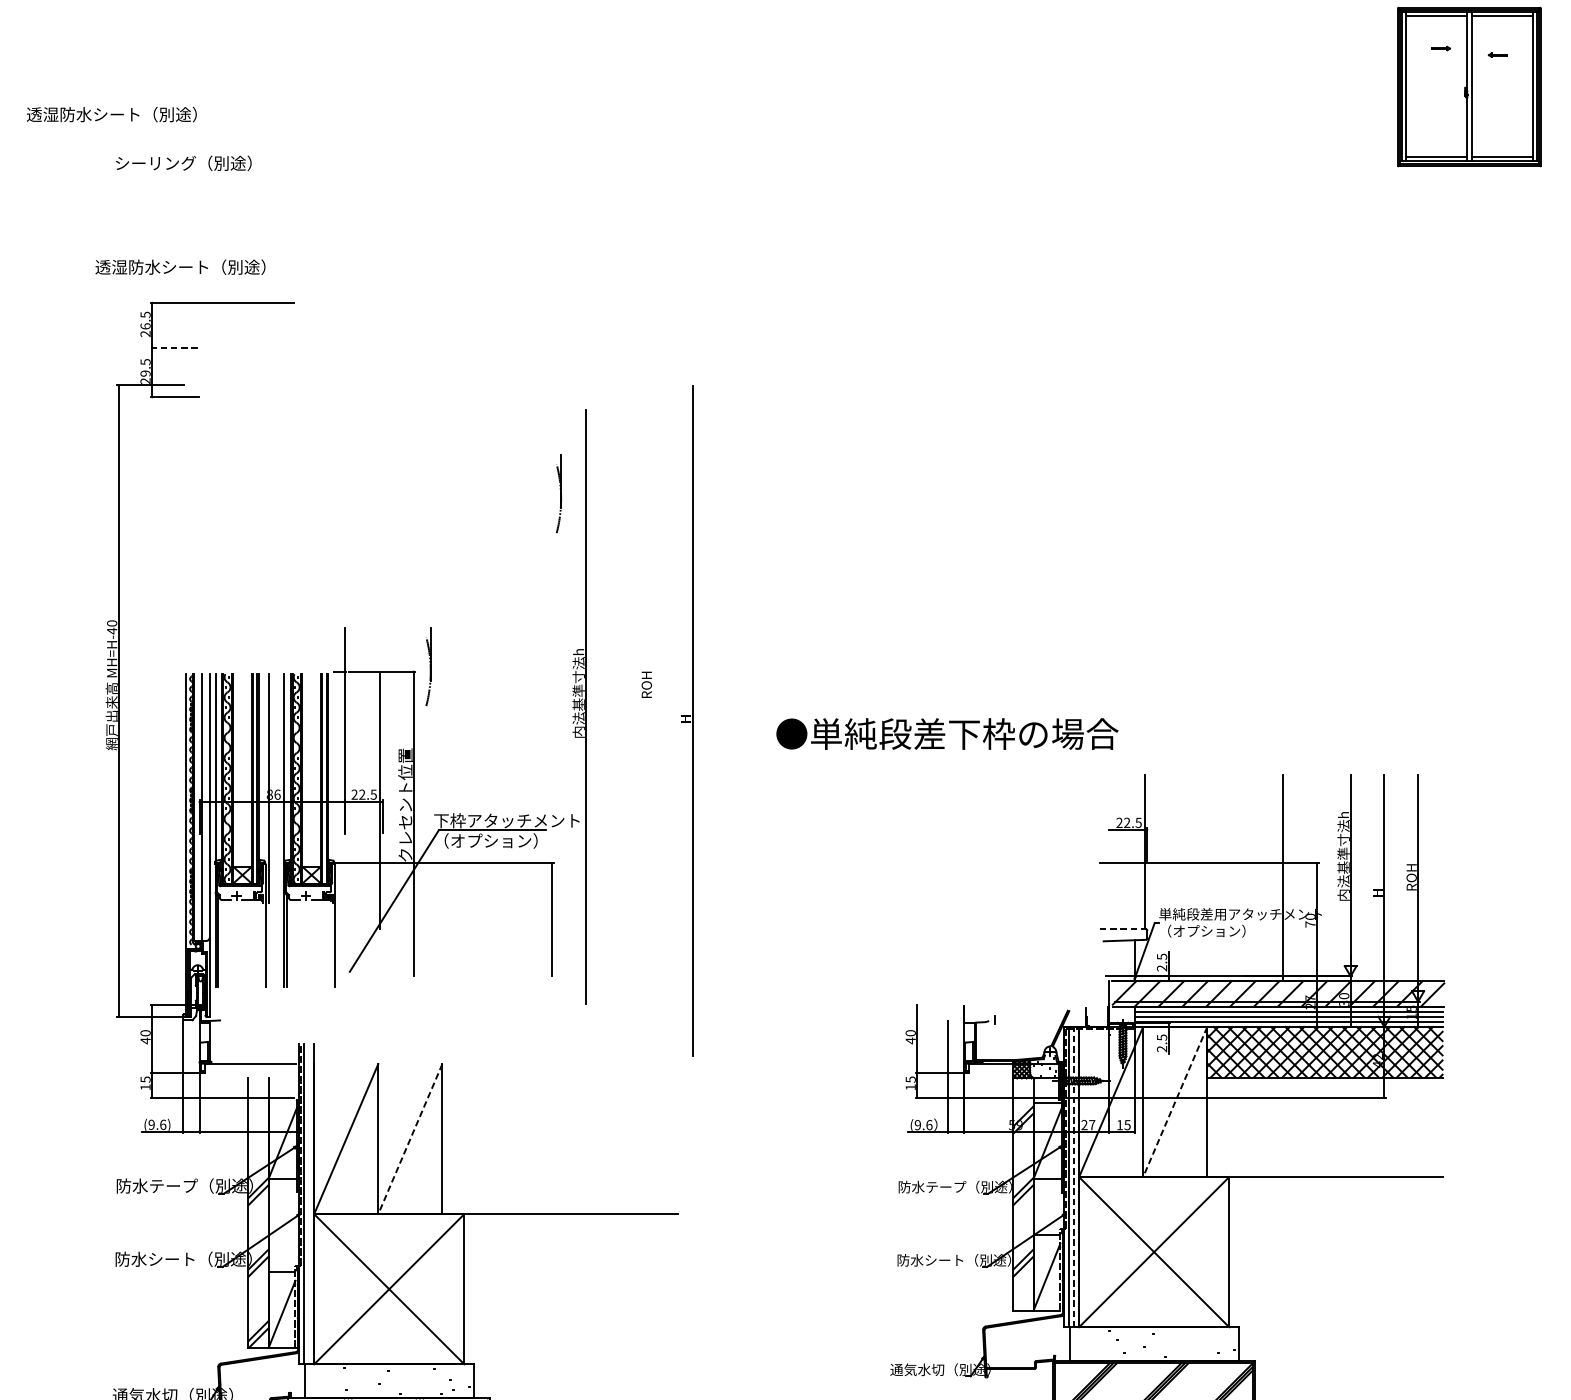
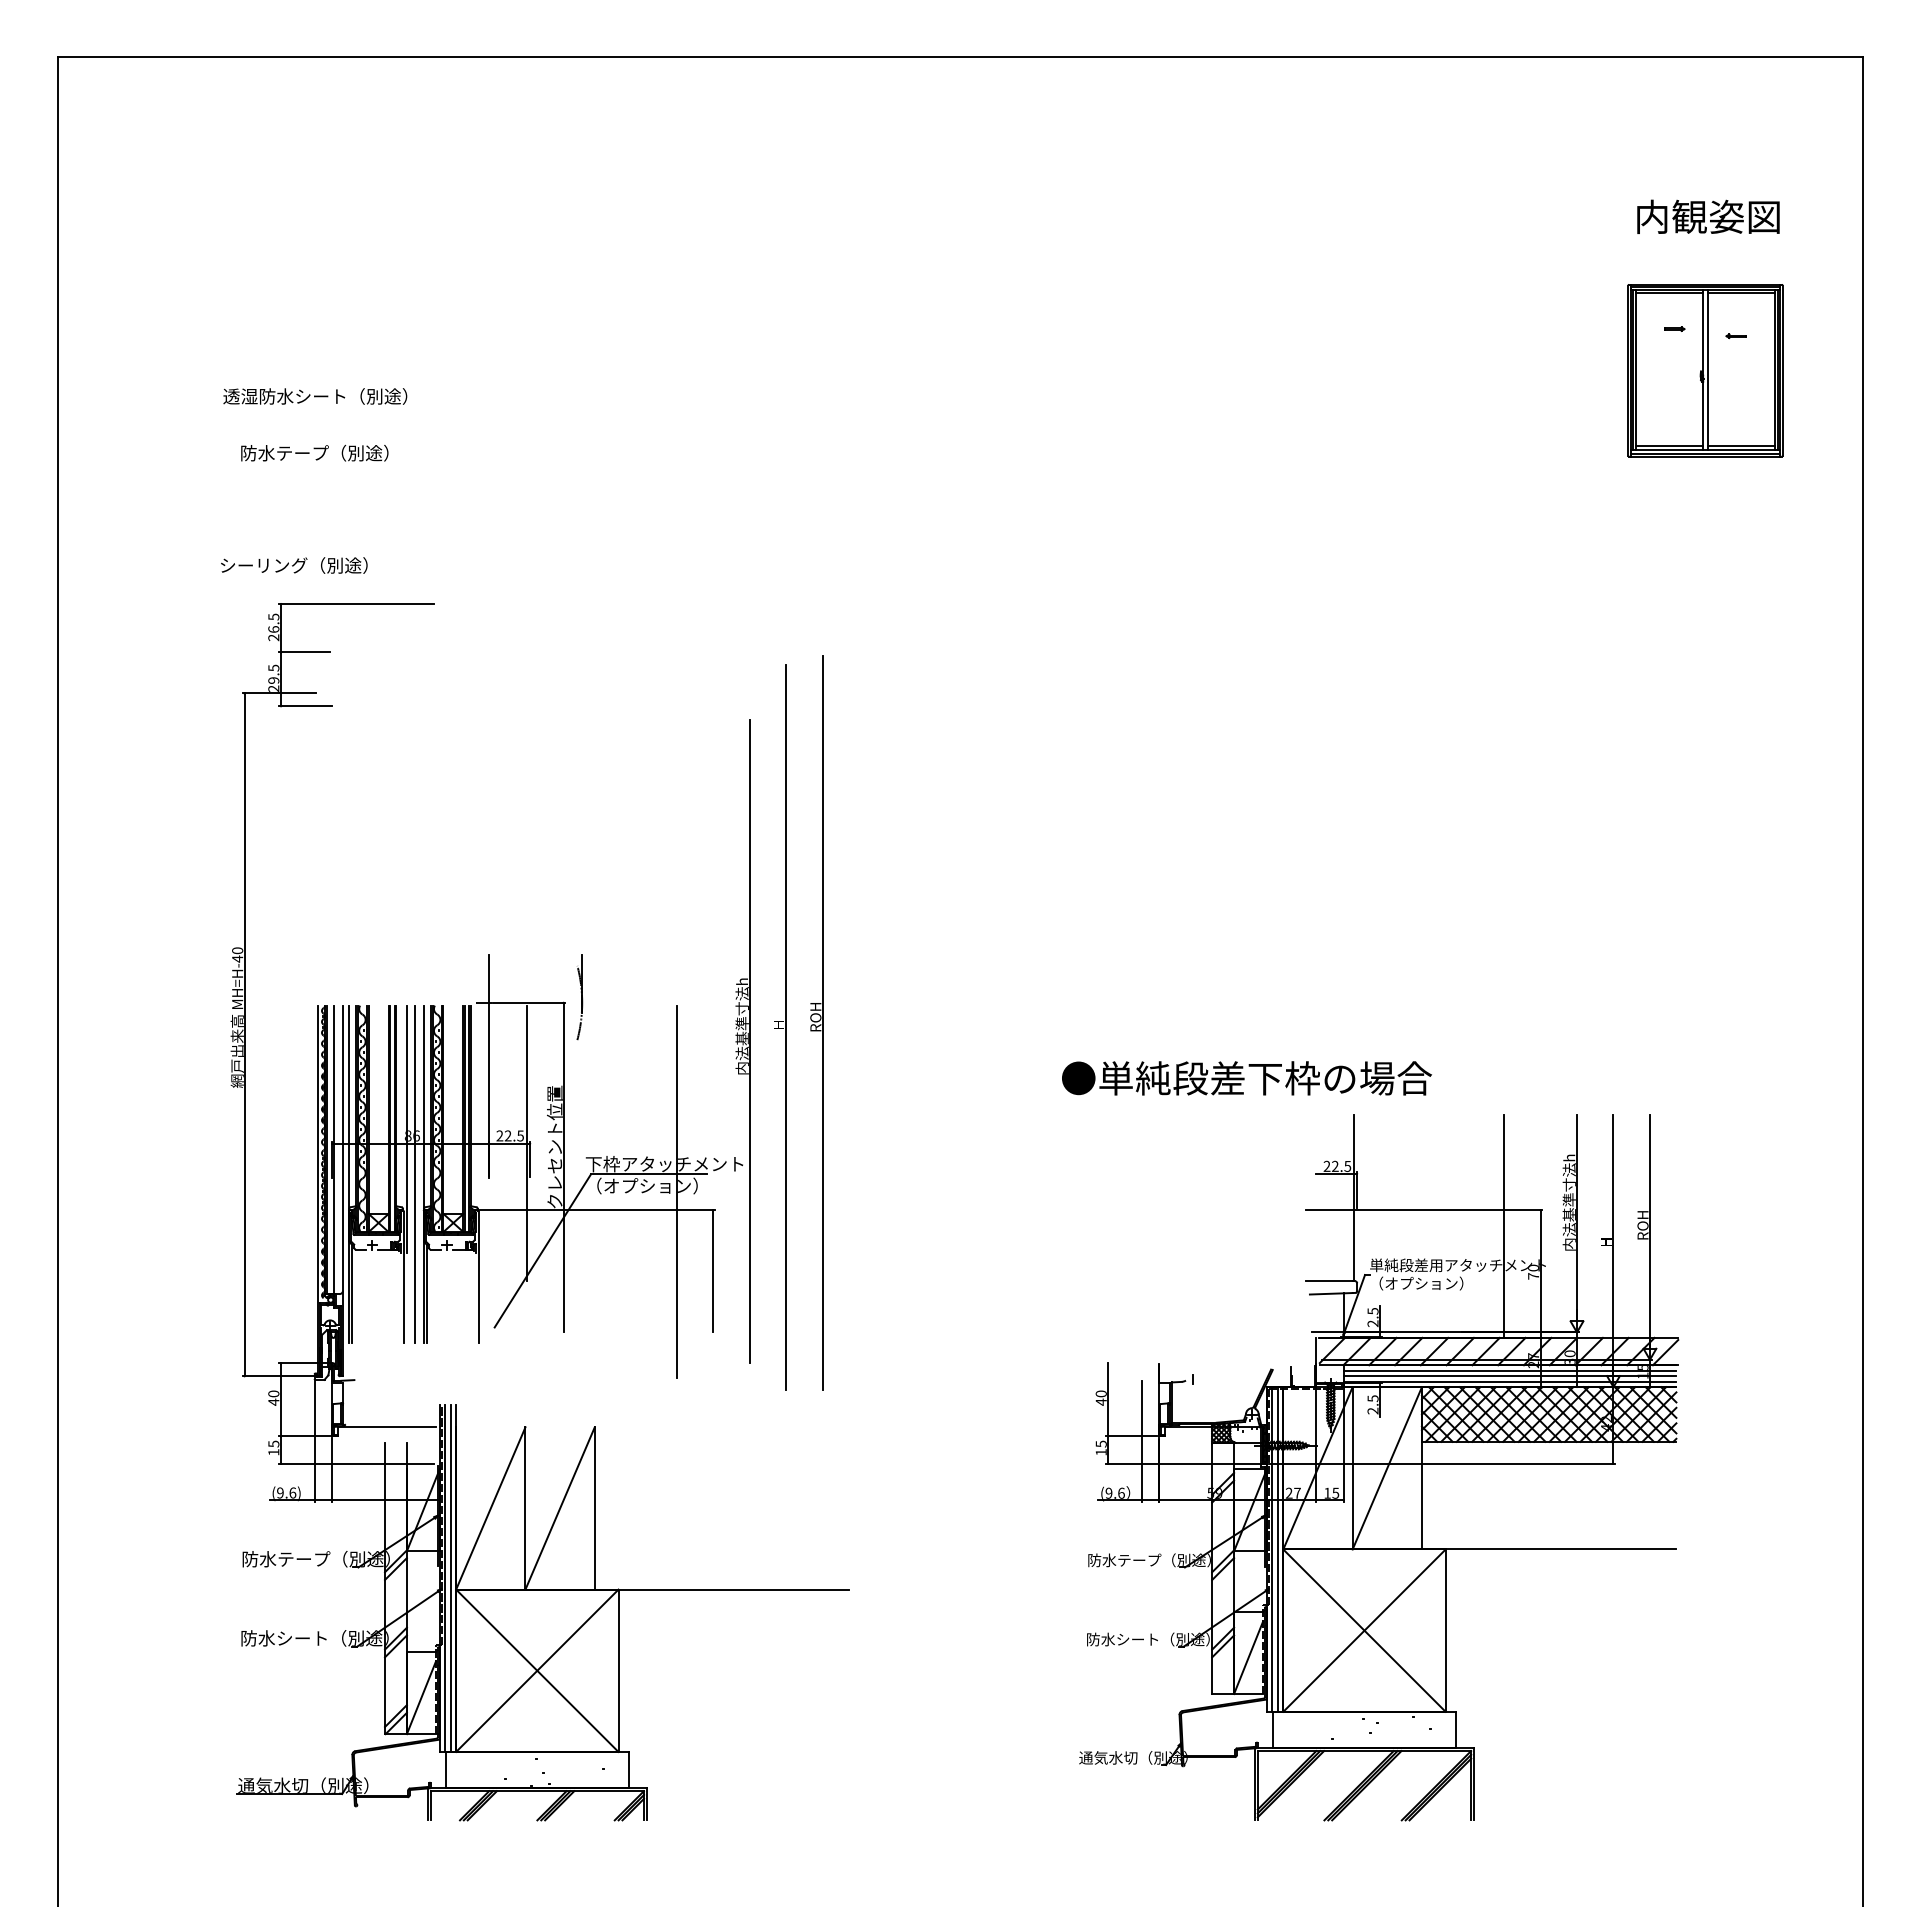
text: (112, 114) -> (315, 396), moved
text: (155, 163) -> (284, 453), シーリング（別途） -> 防水テープ（別途）
text: (180, 267) -> (311, 565), 透湿防水シート（別途） -> シーリング（別途）
line: (173, 347) -> (304, 652), dashed -> solid
part: (558, 493) -> (720, 810), removed
line: (652, 689) -> (822, 1022), added
part: (687, 721) -> (780, 1027), moved
text: (947, 734) -> (1246, 1078), moved
line: (276, 830) -> (415, 1174), added
line: (517, 846) -> (676, 1191), added
line: (1121, 929) -> (1329, 1281), dashed -> solid
line: (1175, 1102) -> (1387, 1468), dashed -> solid
line: (409, 1139) -> (559, 1508), dashed -> solid
line: (1073, 1176) -> (1277, 1548), dashed -> solid
line: (308, 1203) -> (450, 1578), added

